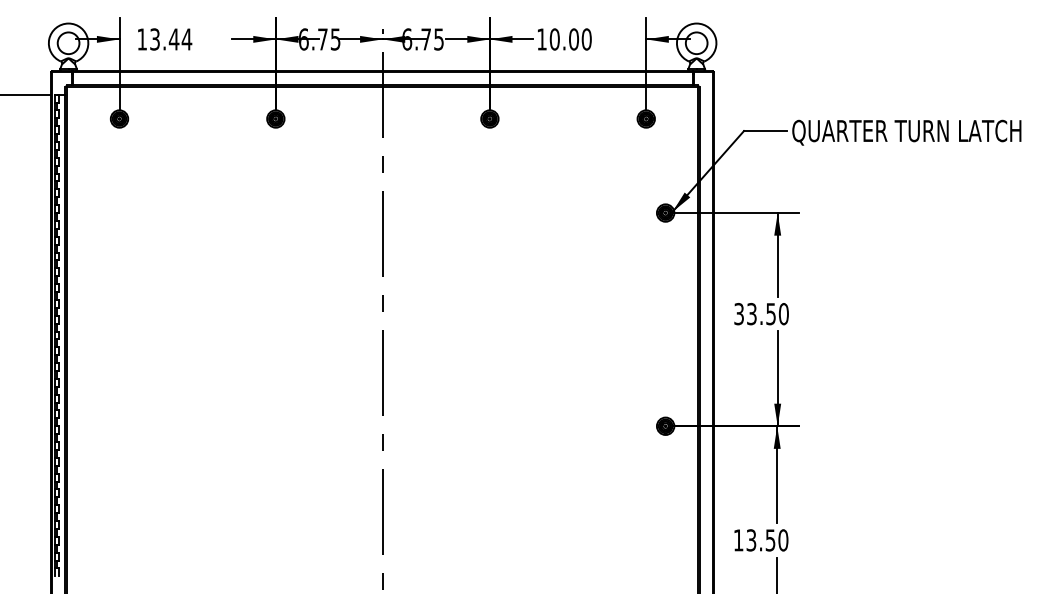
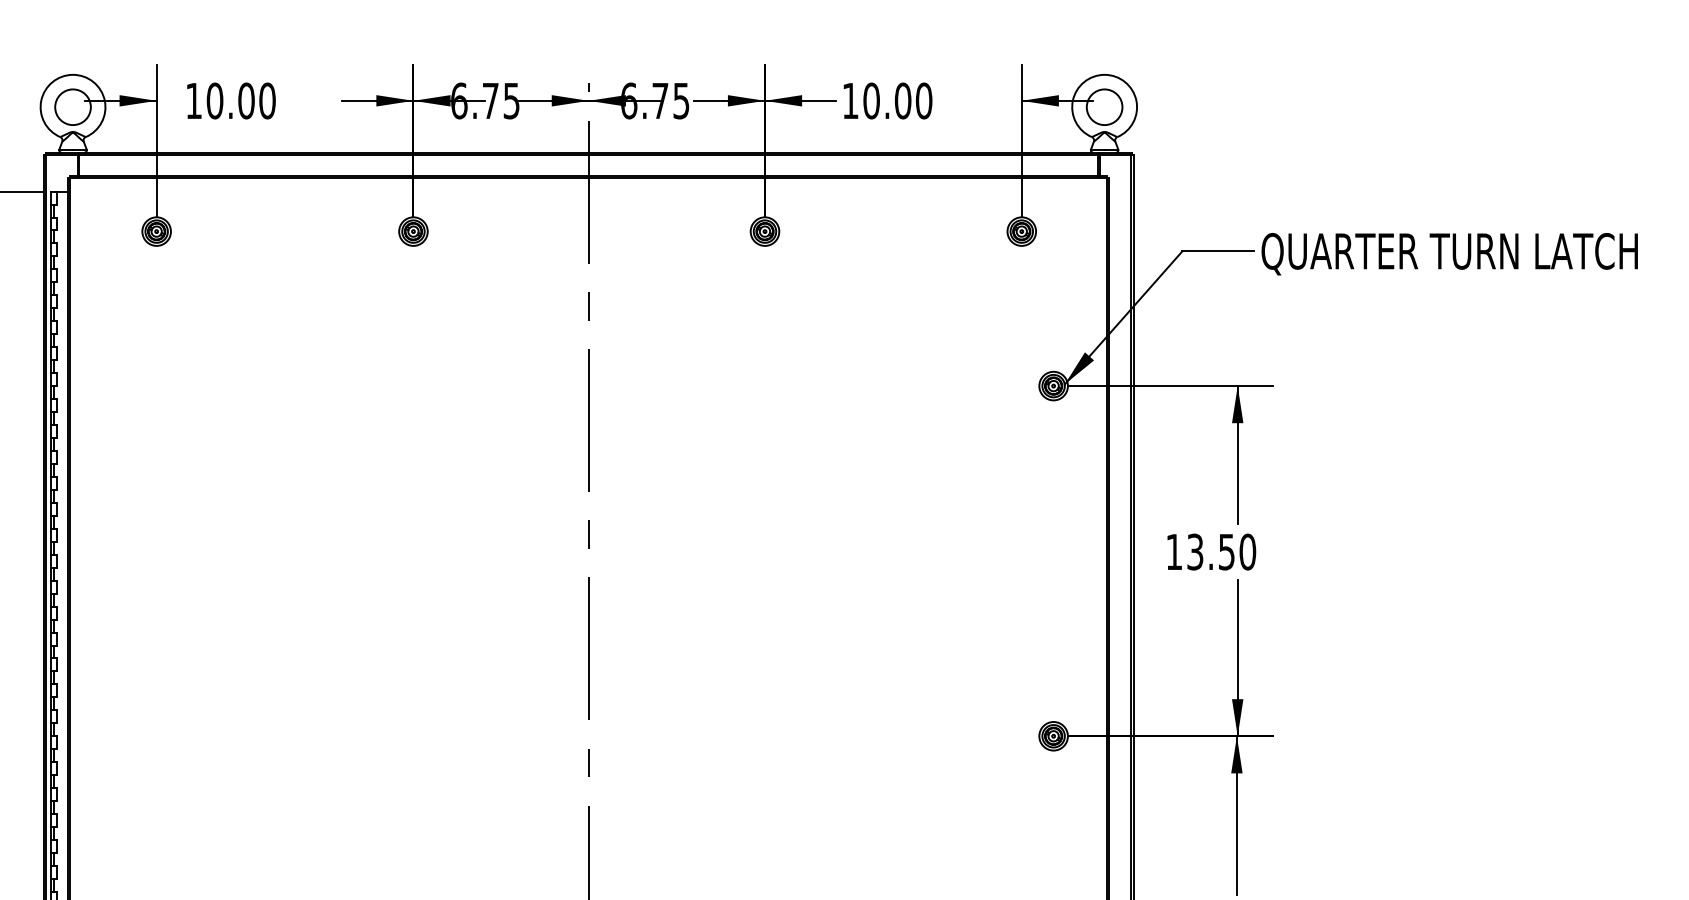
text: (171, 39) -> (242, 101), 13.44 -> 10.00
text: (738, 313) -> (1173, 551), 33.50 -> 13.50

